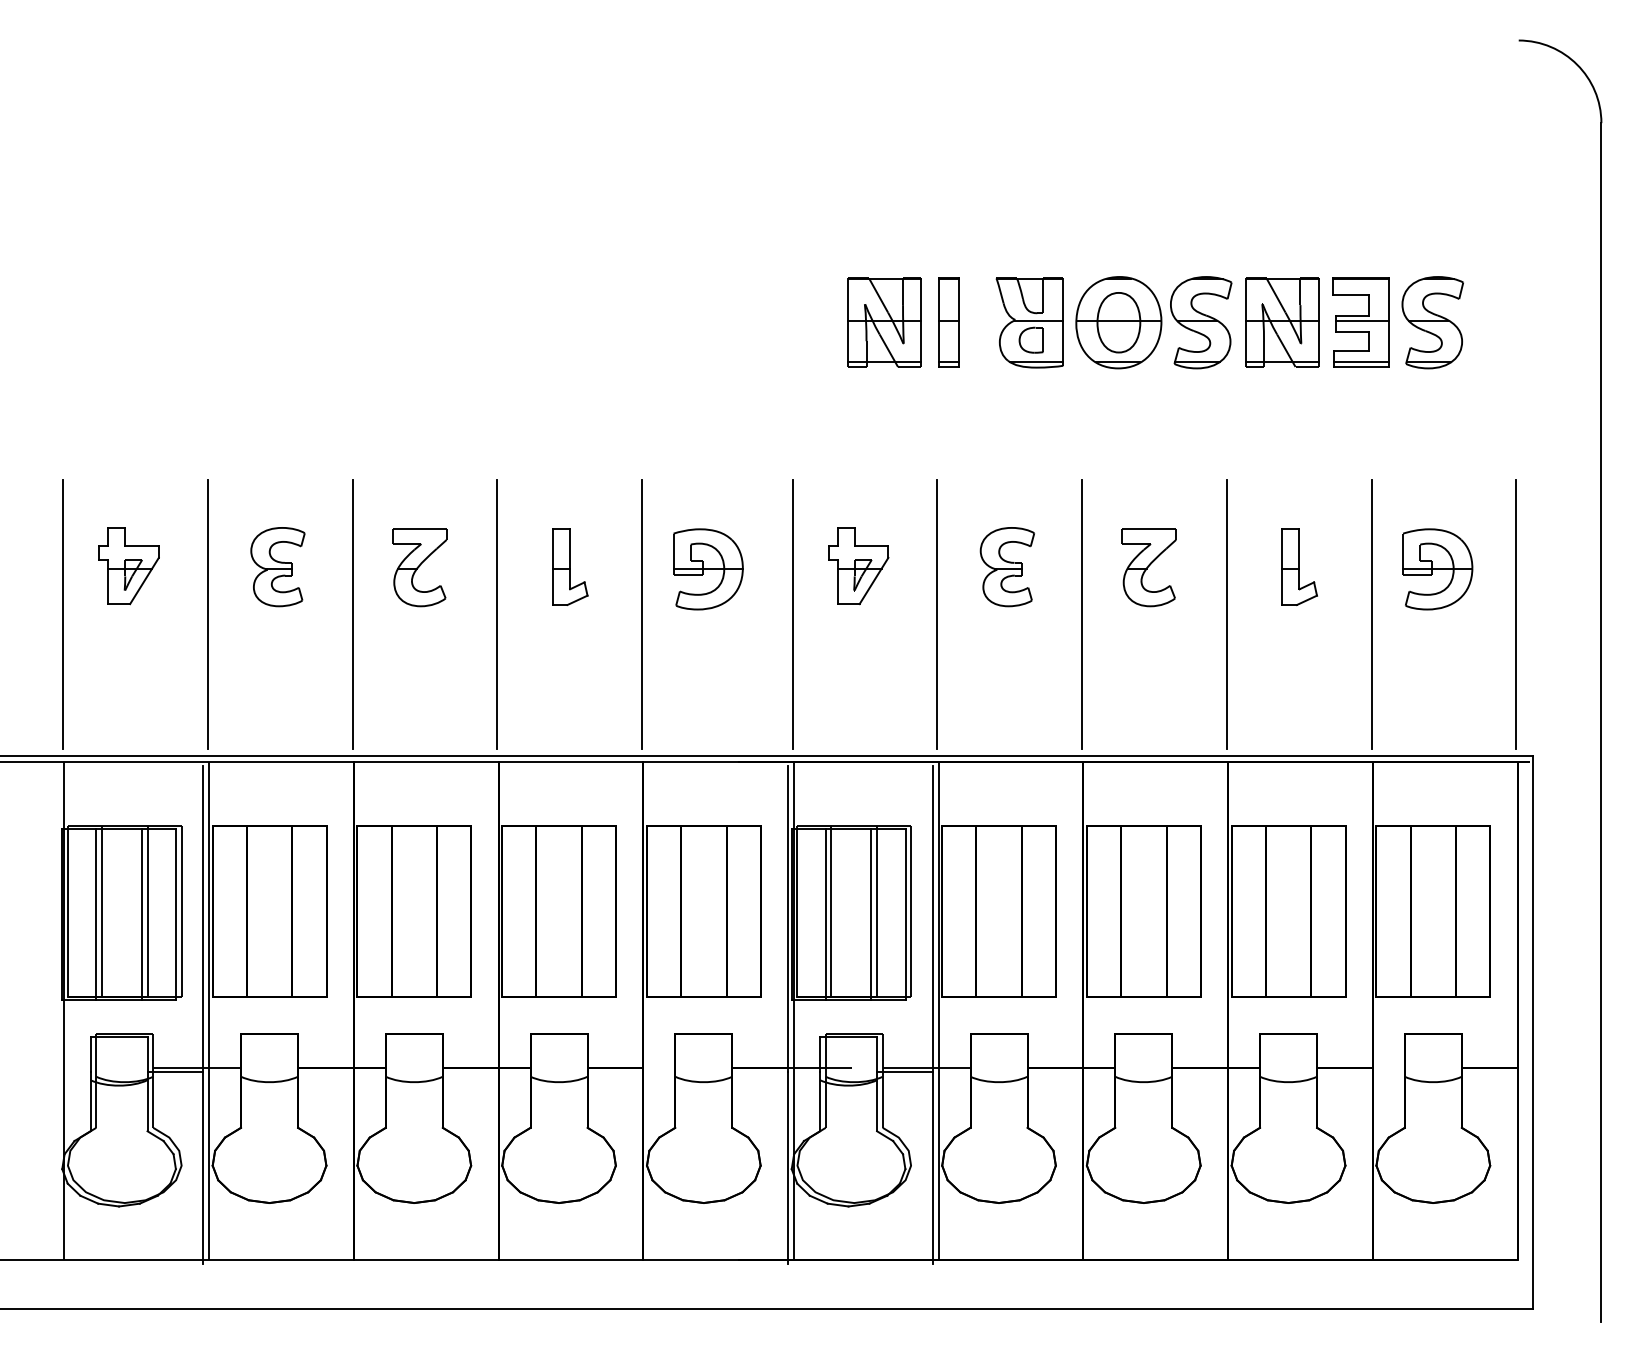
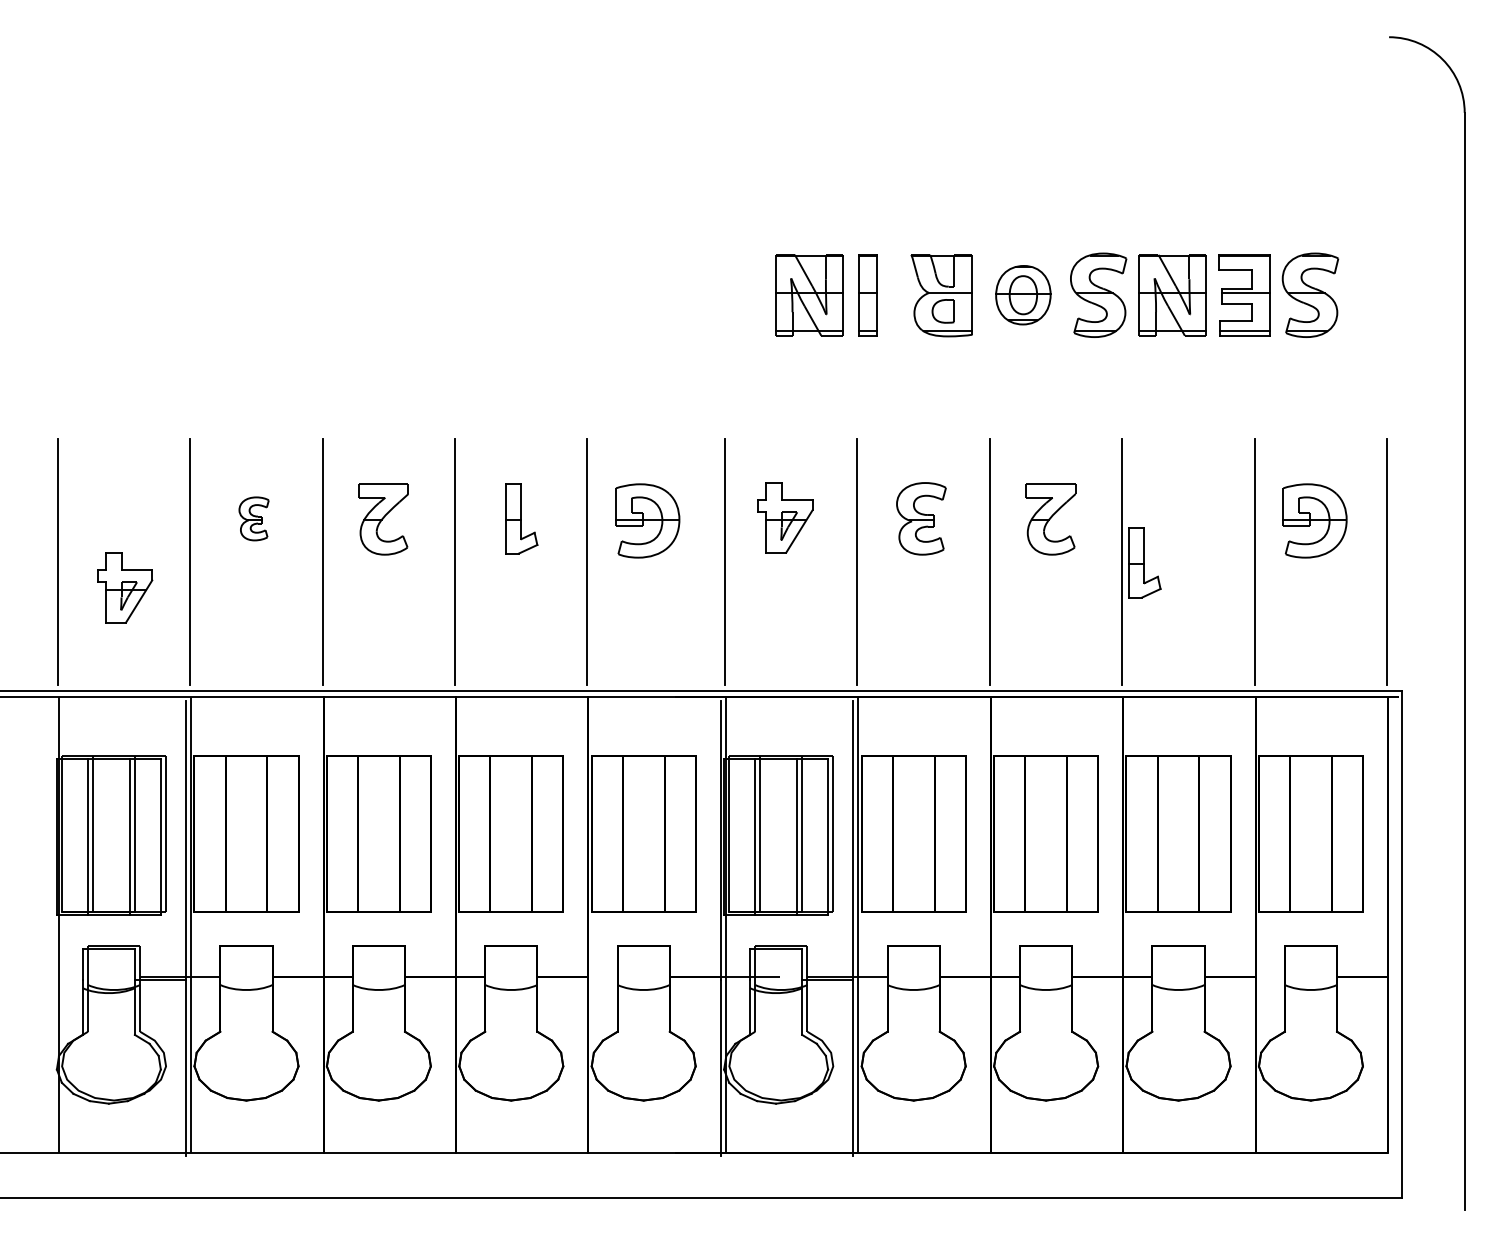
part: (1119, 321) -> (1023, 294), size x0.7
part: (129, 565) -> (125, 587), moved
part: (277, 566) -> (253, 518), size x0.6
part: (1299, 566) -> (1144, 562), moved

